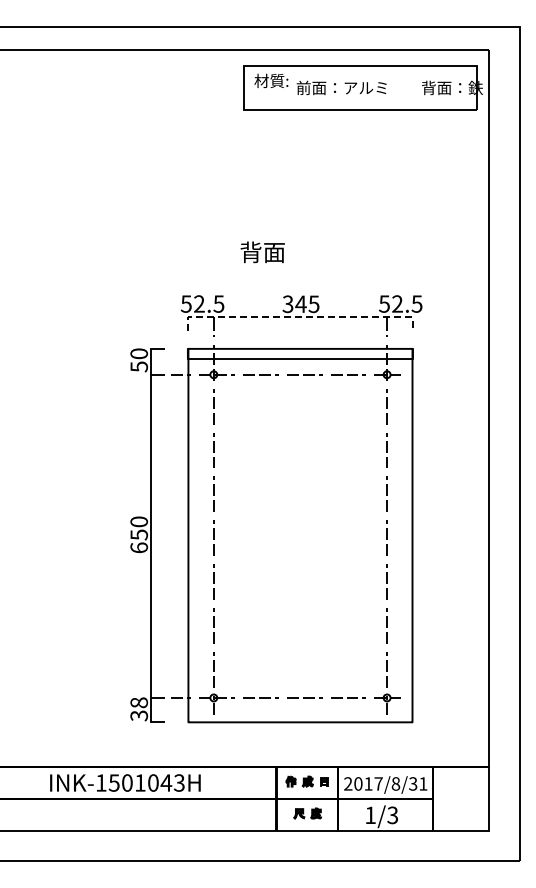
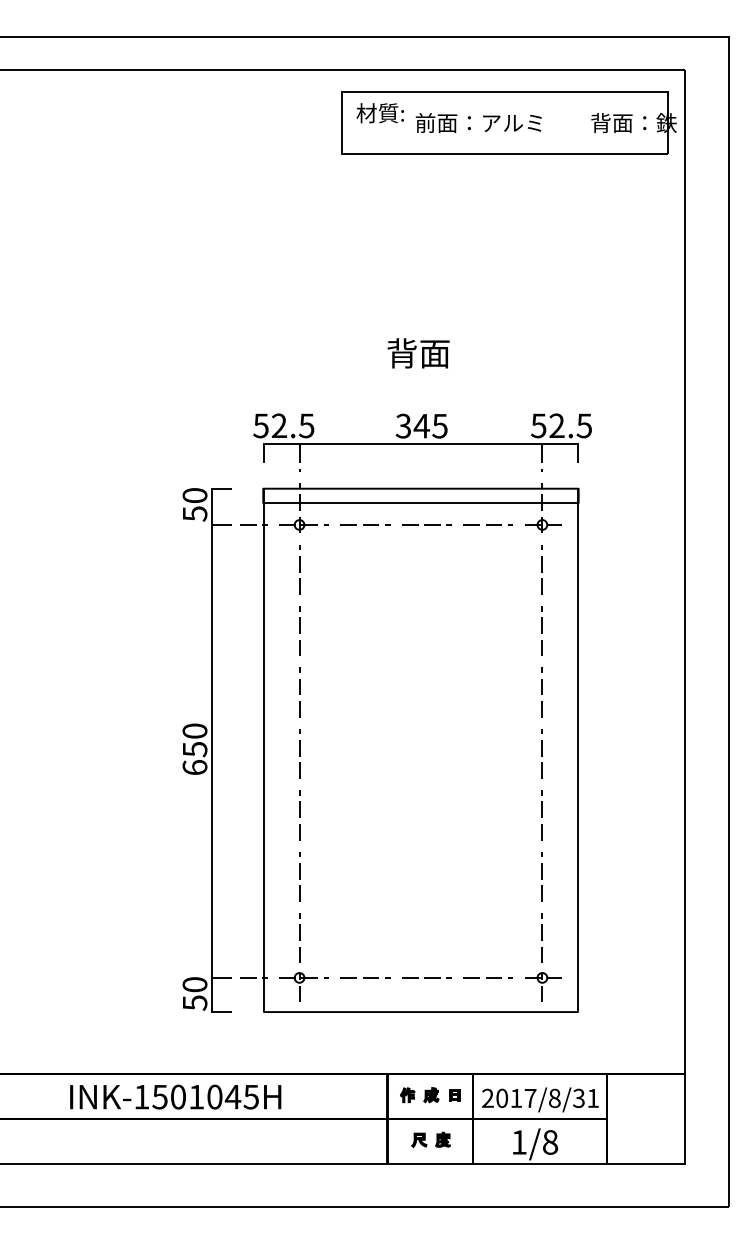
text: (262, 252) -> (418, 353), moved
line: (300, 316) -> (421, 443), dashed -> solid
text: (138, 708) -> (194, 992), 38 -> 50
text: (179, 782) -> (251, 1096), INK-1501043H -> INK-1501045H
text: (392, 814) -> (549, 1141), 1/3 -> 1/8

